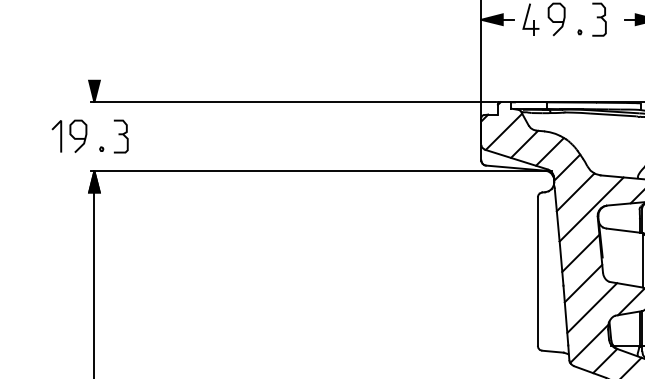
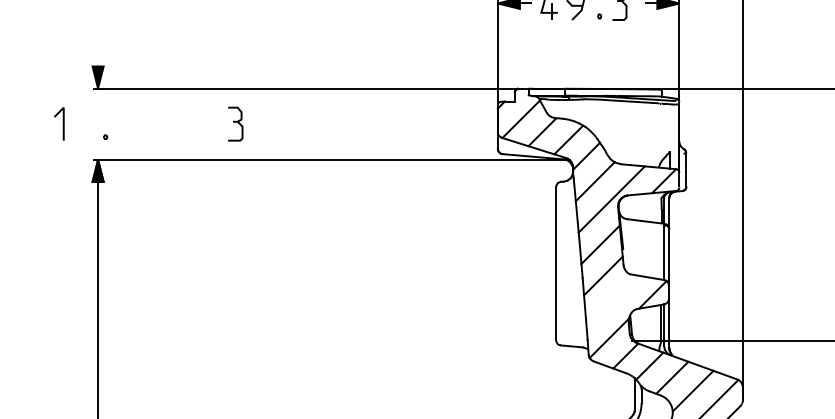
part: (120, 135) -> (235, 123), moved
curve: (78, 137) -> (81, 125), removed
line: (592, 308) -> (612, 301), removed

